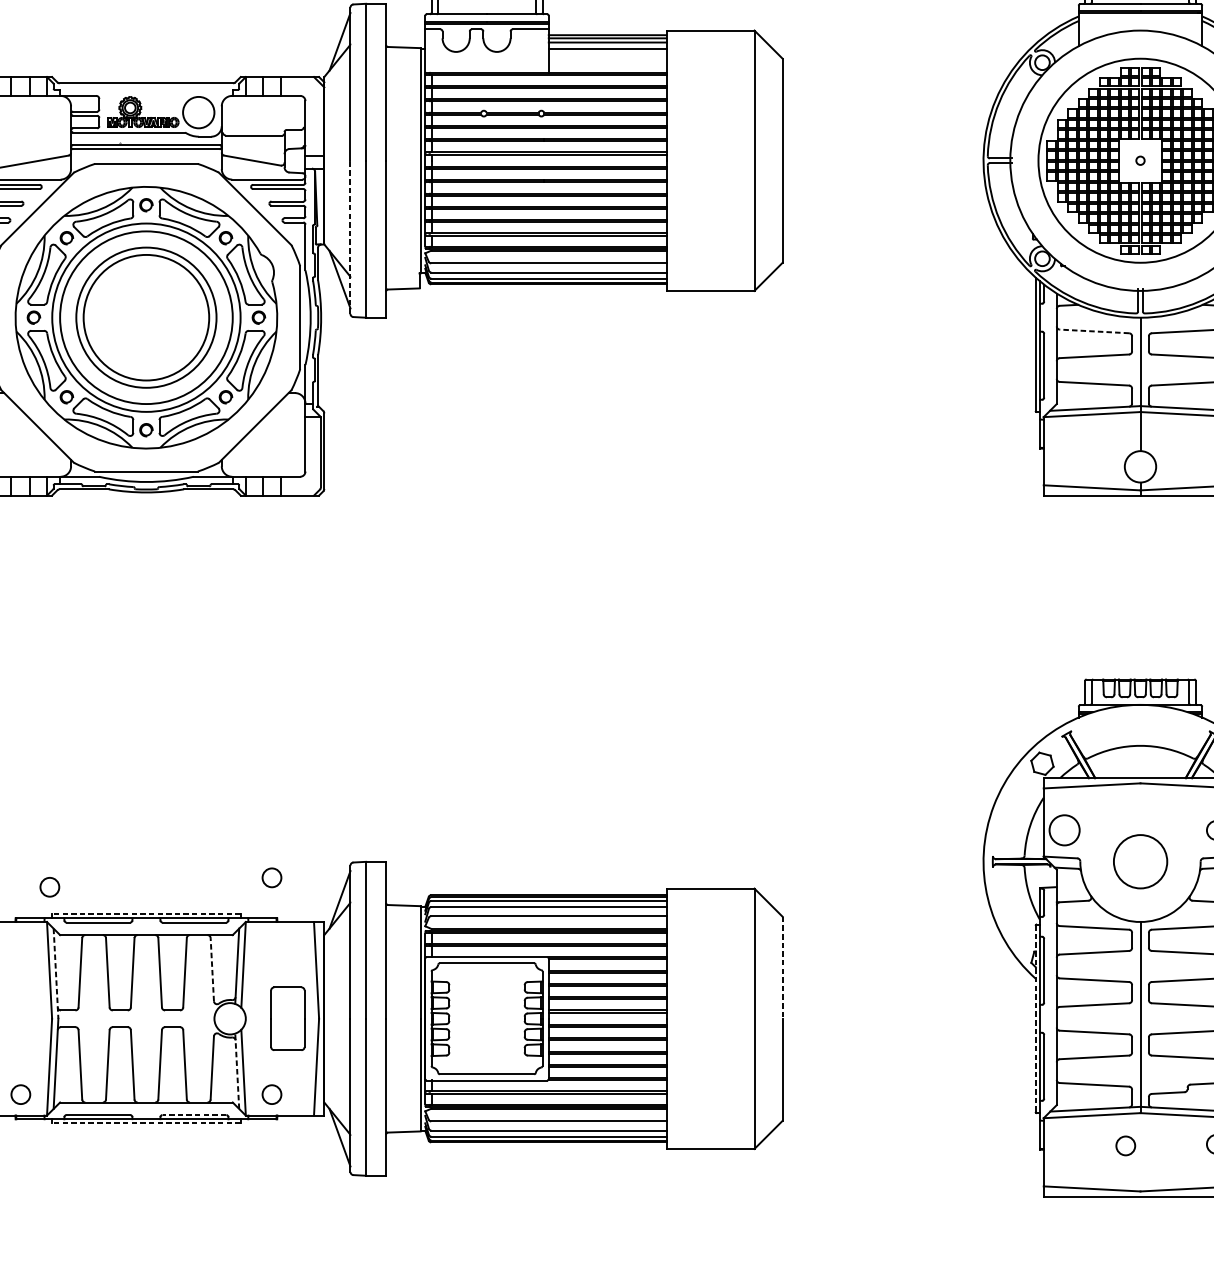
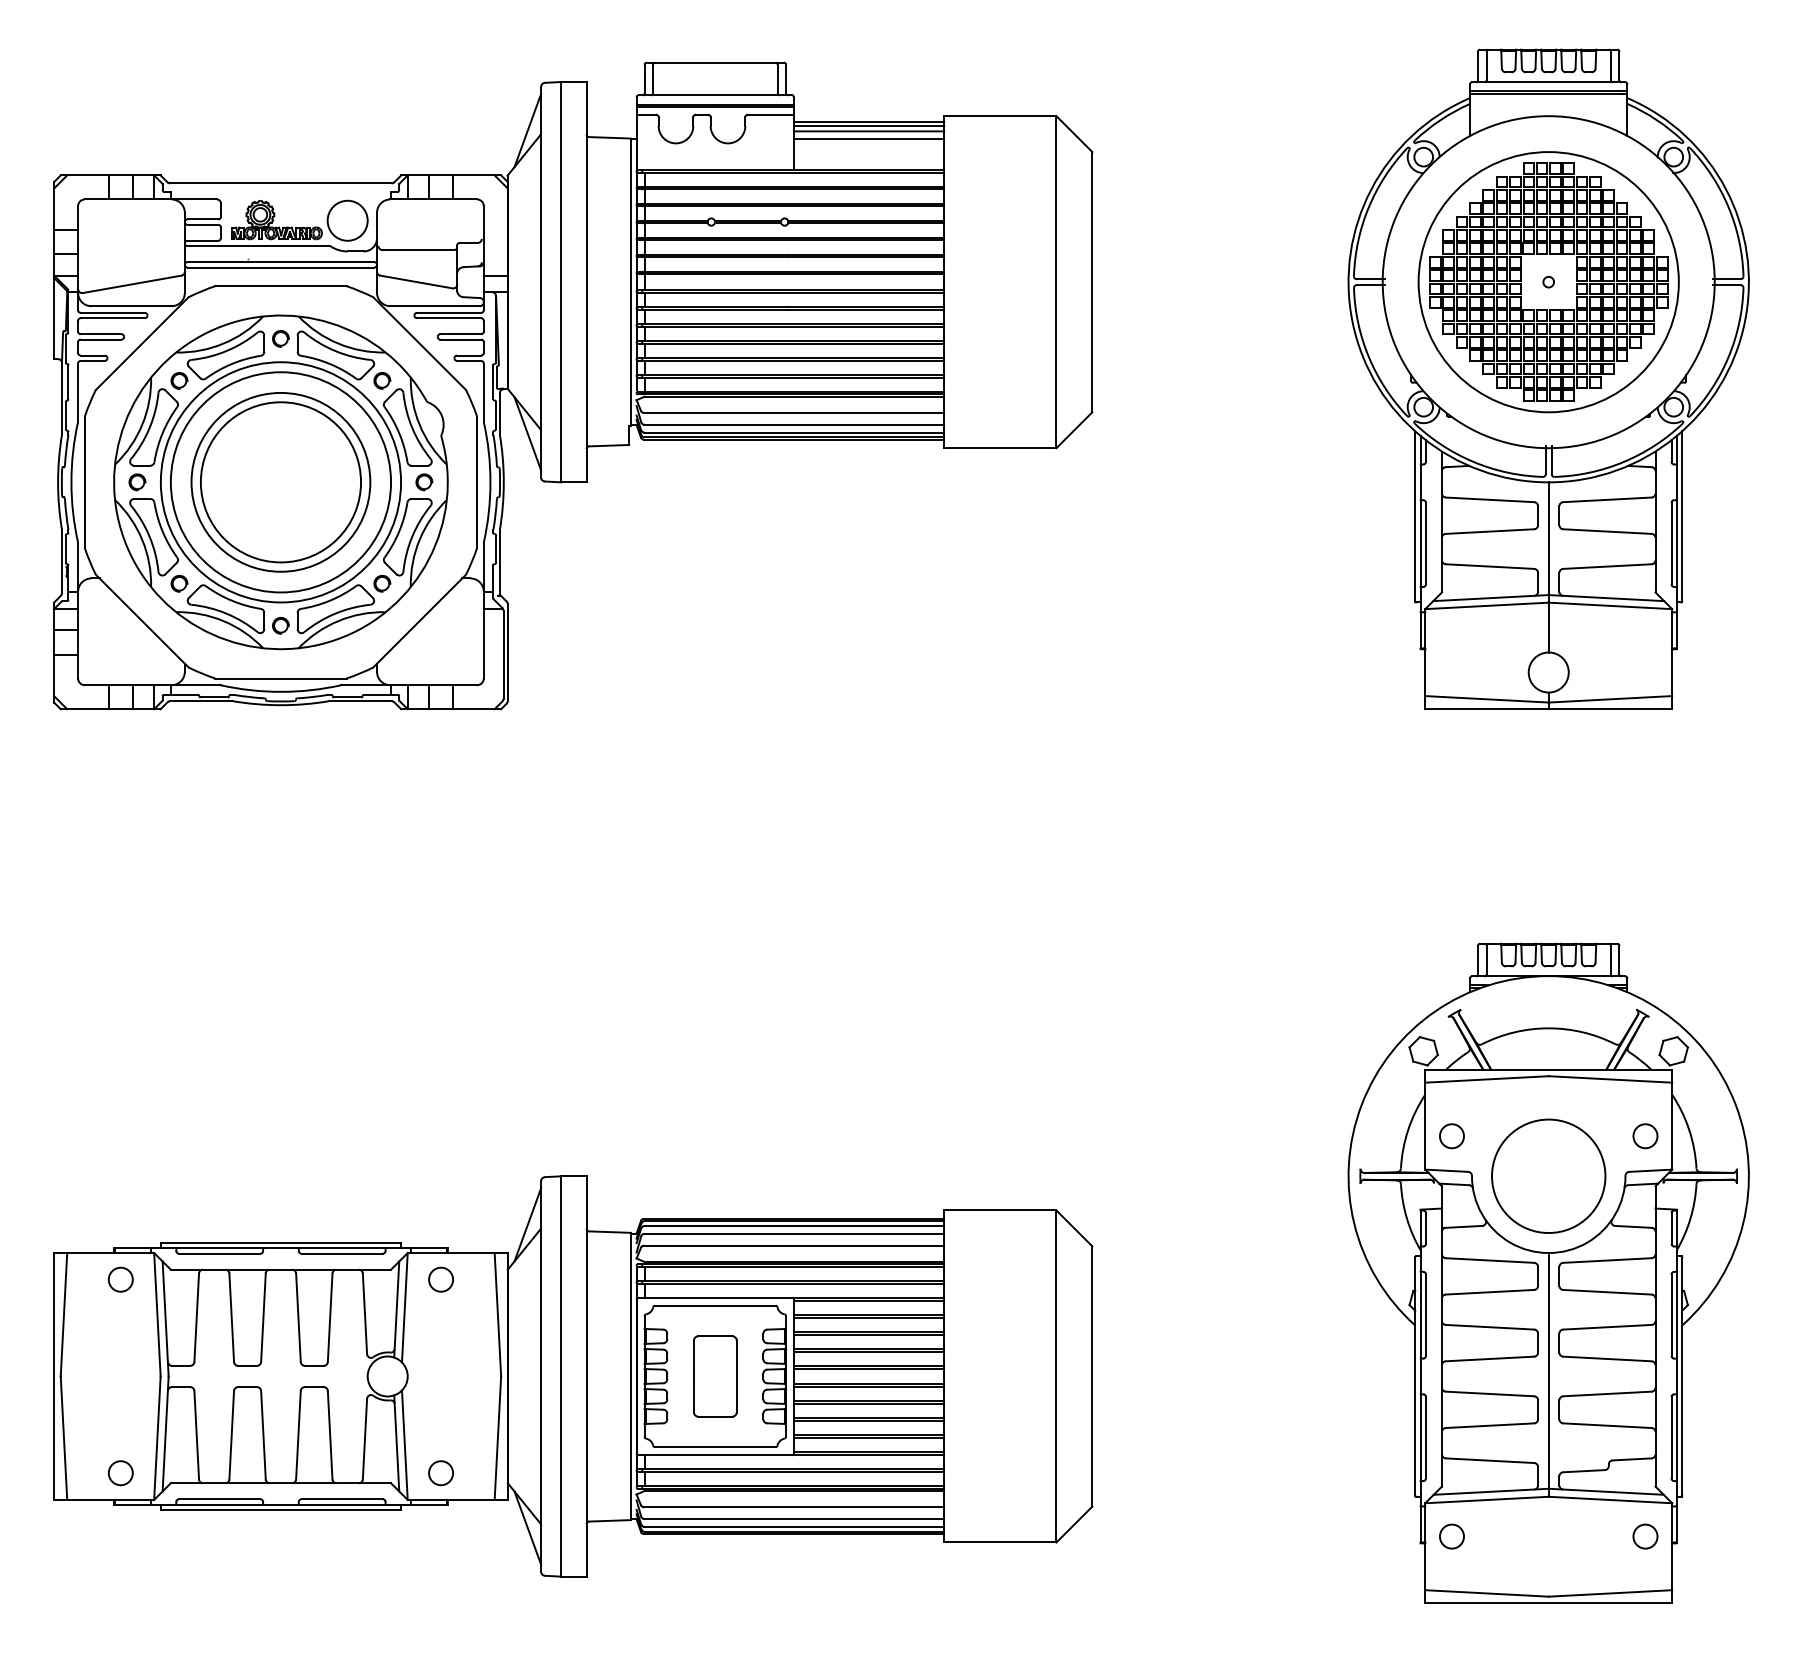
line: (350, 237) -> (541, 379), dashed -> solid
line: (1094, 331) -> (1489, 499), dashed -> solid
circle: (1064, 830) -> (1451, 1136), size x0.62
circle: (1140, 861) -> (1548, 1175), size x1.67
circle: (271, 877) -> (440, 1279), moved
circle: (49, 887) -> (120, 1279), moved
line: (146, 914) -> (280, 1243), dashed -> solid
line: (782, 967) -> (1092, 1311), dashed -> solid
line: (211, 969) -> (364, 1313), dashed -> solid
line: (55, 973) -> (165, 1318), dashed -> solid
part: (288, 1018) -> (715, 1376), moved
line: (1036, 1018) -> (1415, 1376), dashed -> solid
line: (237, 1070) -> (396, 1442), dashed -> solid
line: (194, 1115) -> (342, 1499), dashed -> solid
line: (146, 1123) -> (280, 1509), dashed -> solid
circle: (1125, 1145) -> (1451, 1536), moved

